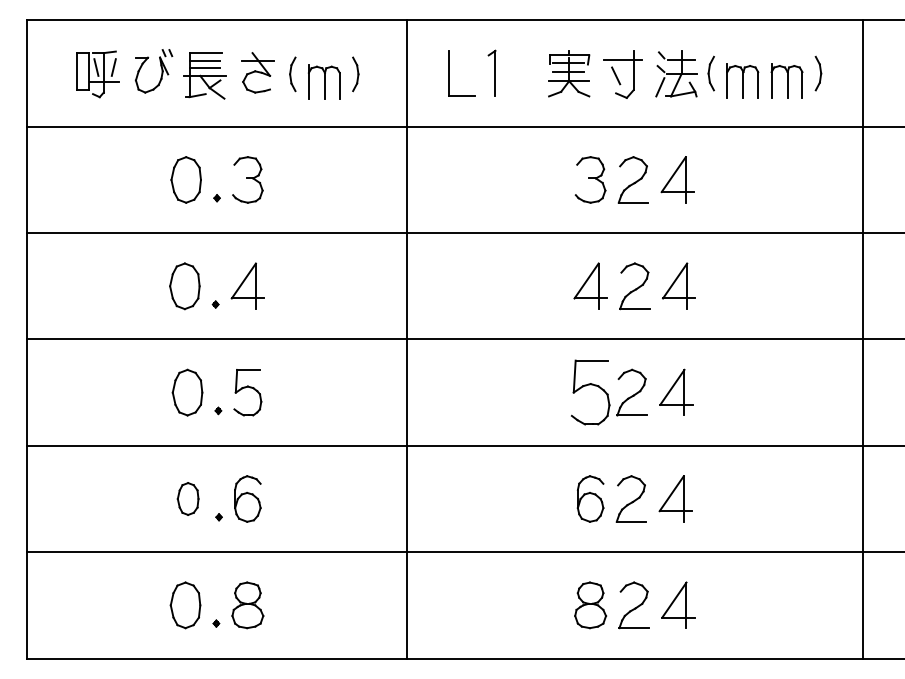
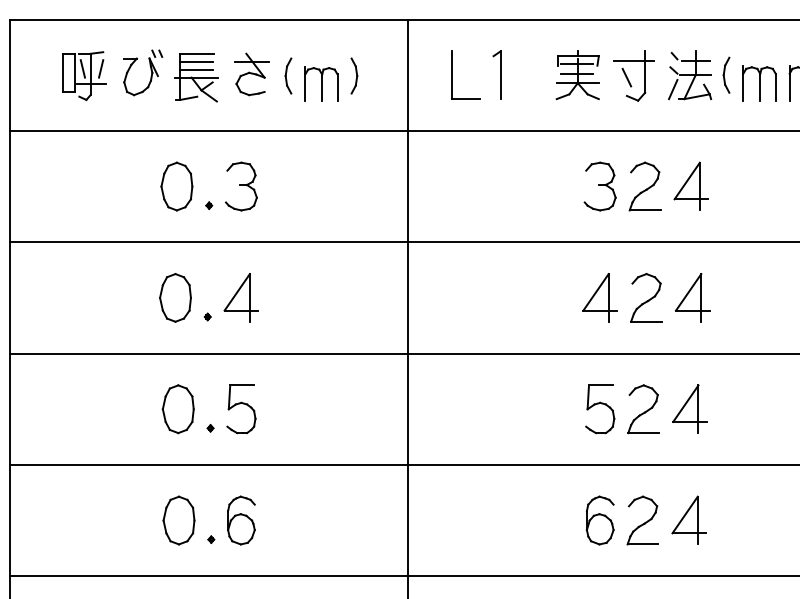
part: (590, 392) -> (600, 409), size x0.71
part: (187, 498) -> (178, 520), size x1.43

